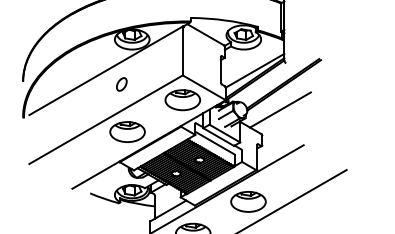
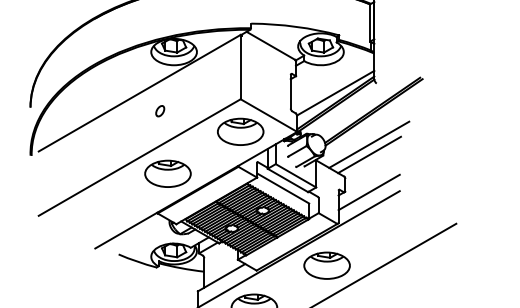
part: (121, 84) -> (159, 111), size x0.62
line: (280, 117) -> (369, 154), added
line: (280, 145) -> (369, 191), added

